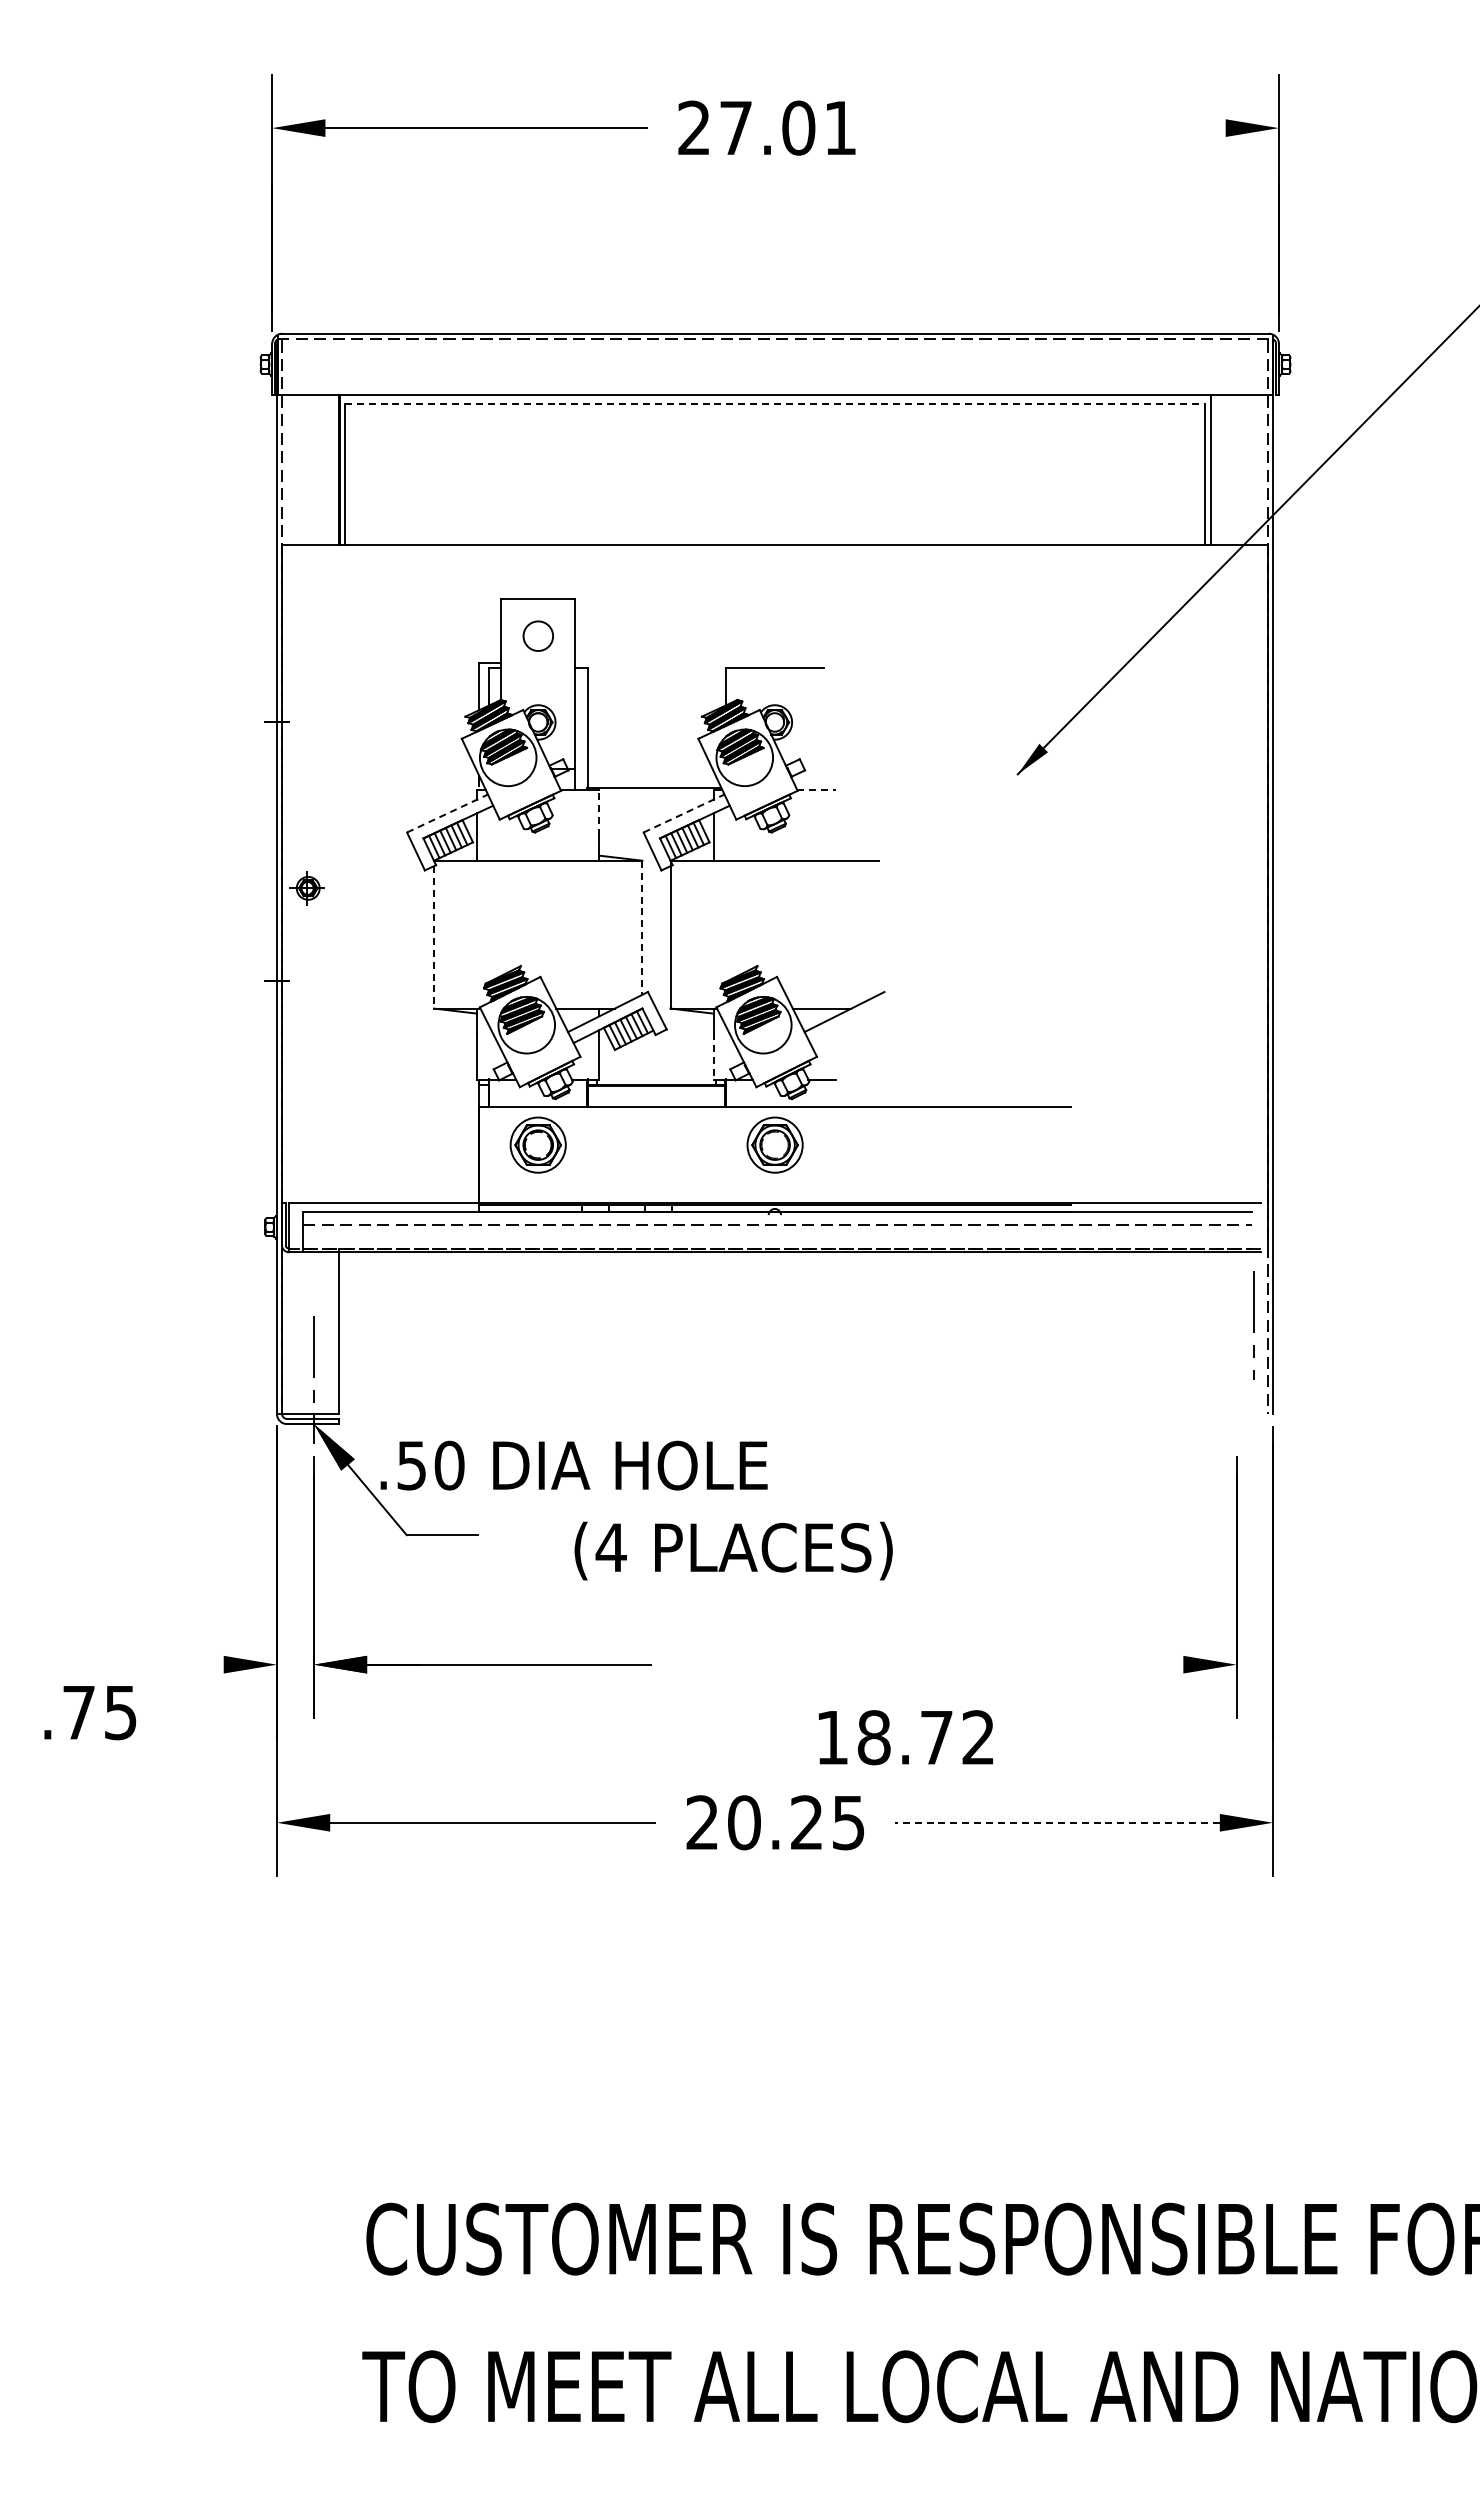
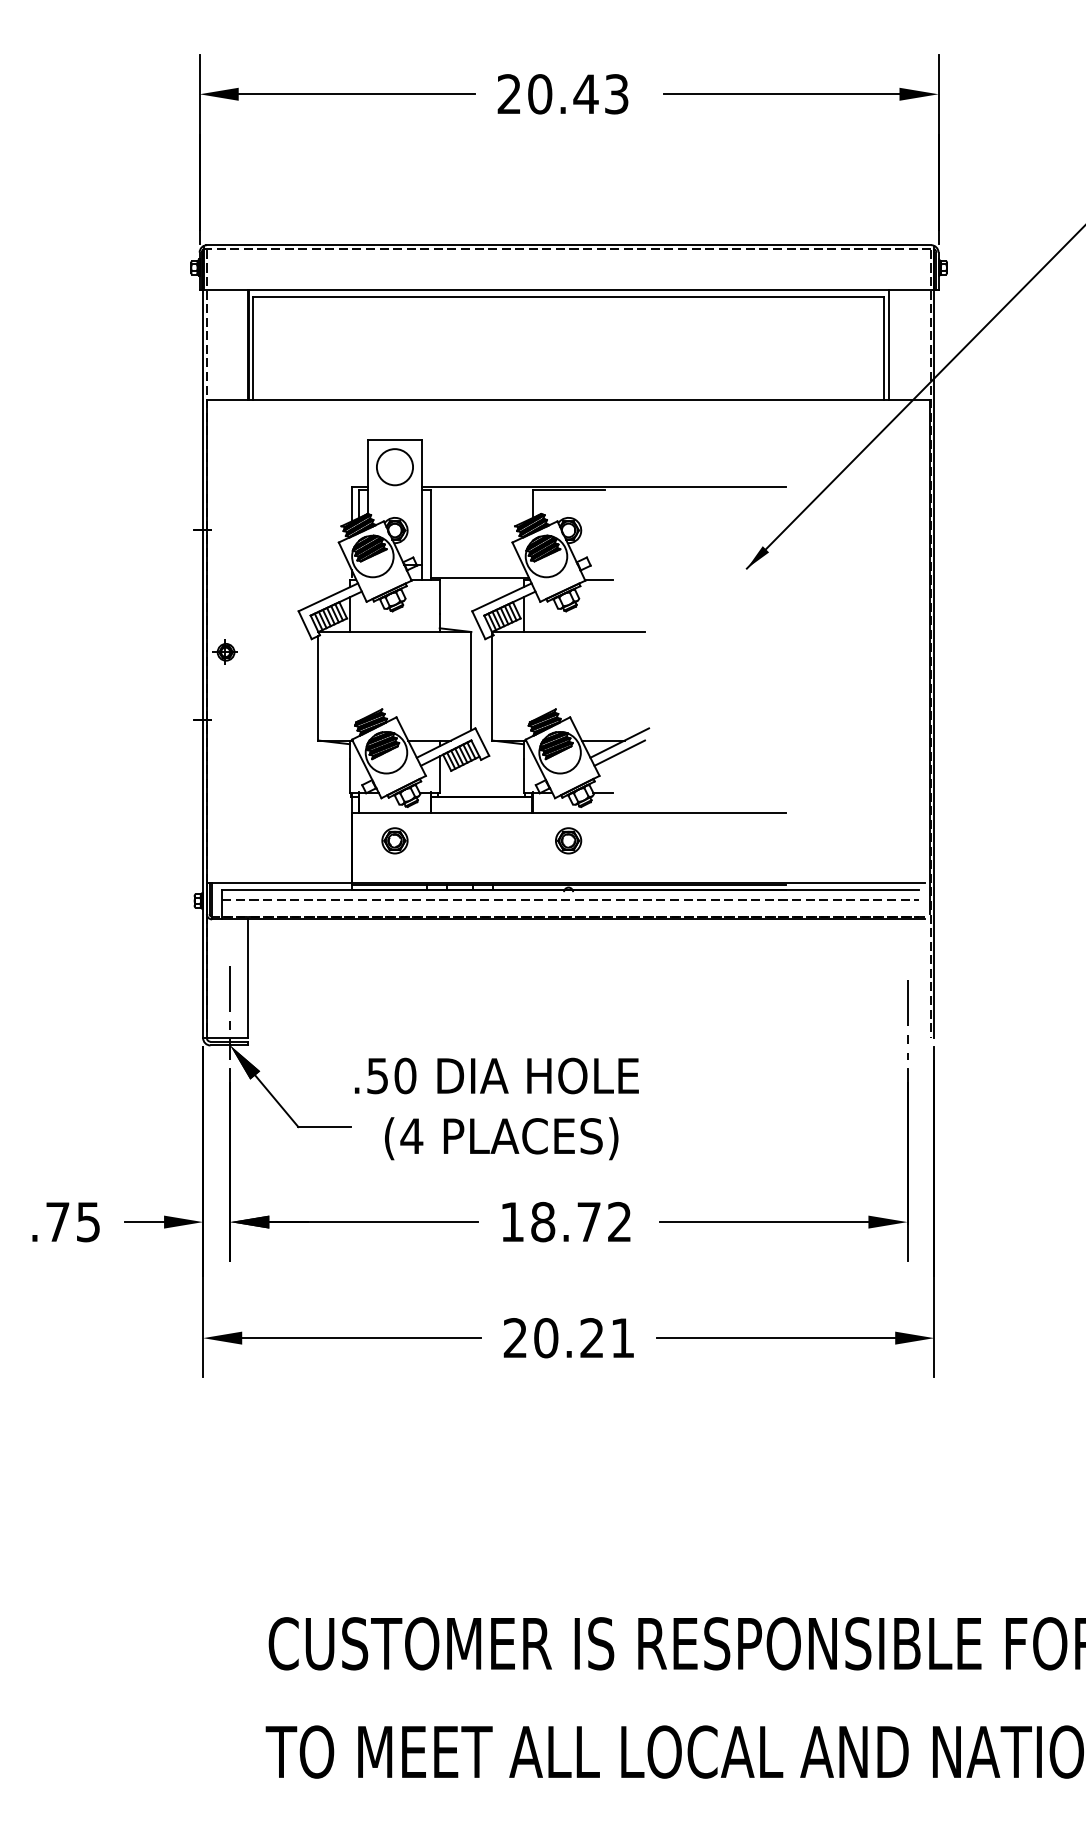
text: (787, 127) -> (577, 93), 27.01 -> 20.43
line: (1064, 128) -> (781, 94), added
line: (775, 403) -> (569, 296), dashed -> solid
circle: (537, 635) -> (394, 466), size x1.67
line: (822, 663) -> (603, 487), added
line: (816, 789) -> (599, 579), dashed -> solid
line: (599, 812) -> (439, 596), dashed -> solid
line: (447, 813) -> (328, 597), dashed -> solid
line: (684, 813) -> (502, 597), dashed -> solid
line: (642, 928) -> (471, 681), dashed -> solid
line: (433, 937) -> (318, 688), dashed -> solid
line: (844, 1025) -> (619, 752), added
line: (713, 1056) -> (523, 775), dashed -> solid
part: (538, 1145) -> (395, 841), size x0.62
part: (774, 1145) -> (568, 841), size x0.62
line: (1253, 1325) -> (907, 1020), moved
text: (573, 1465) -> (496, 1075), moved
text: (733, 1550) -> (501, 1138), moved
line: (196, 1664) -> (144, 1221), added
line: (1041, 1664) -> (764, 1221), added
text: (90, 1713) -> (66, 1222), moved
text: (905, 1737) -> (566, 1221), moved
line: (1057, 1822) -> (776, 1337), dashed -> solid
text: (848, 1823) -> (622, 1338), 20.25 -> 20.21

